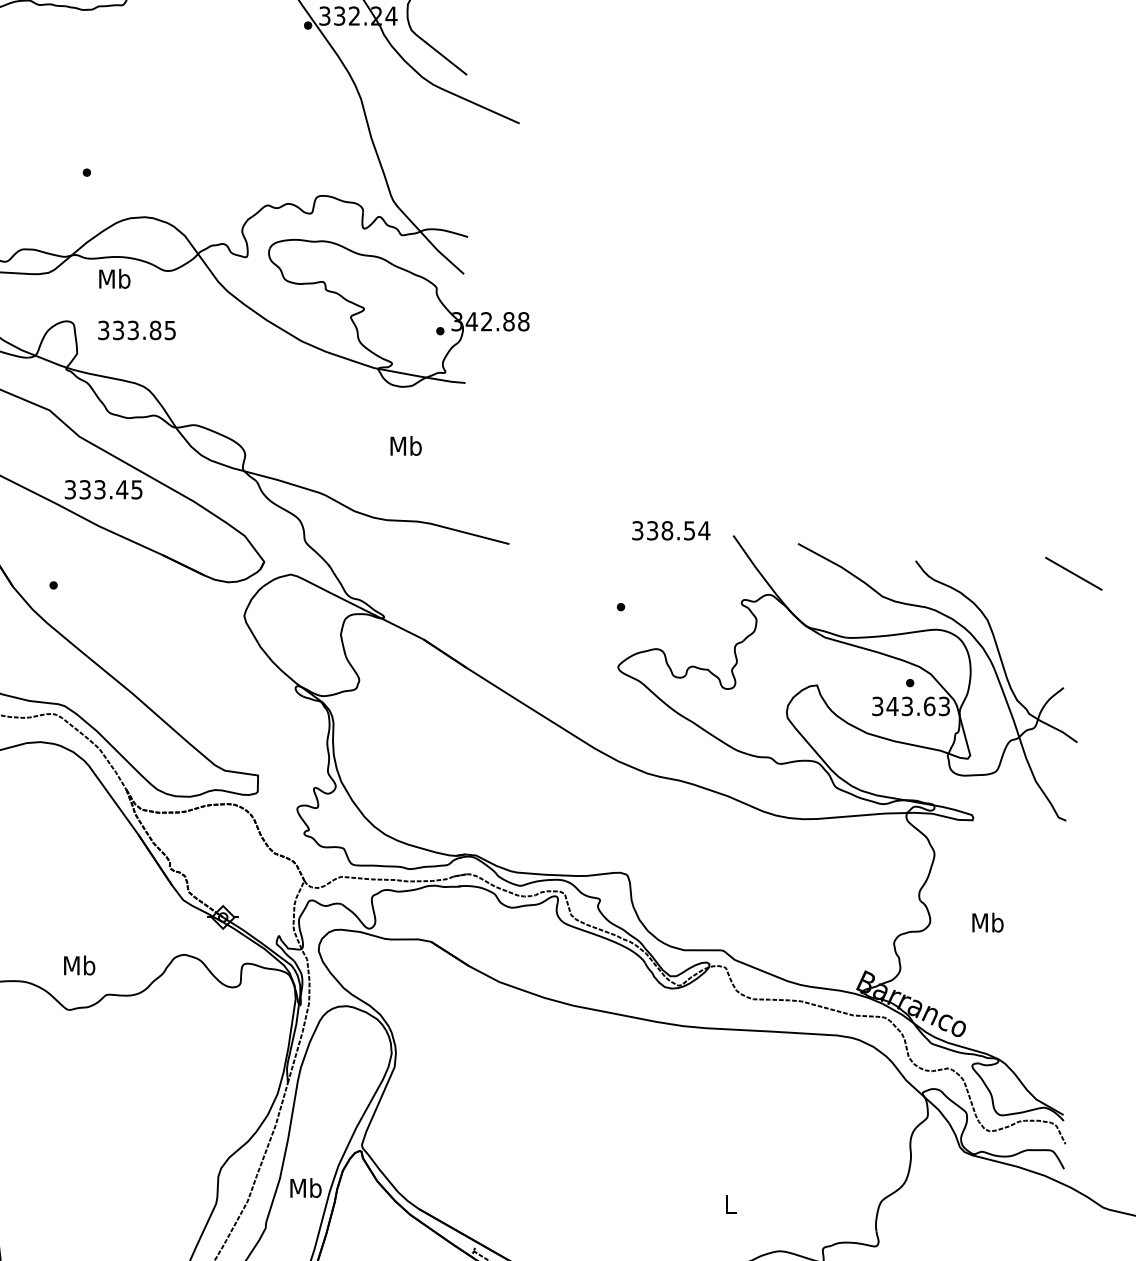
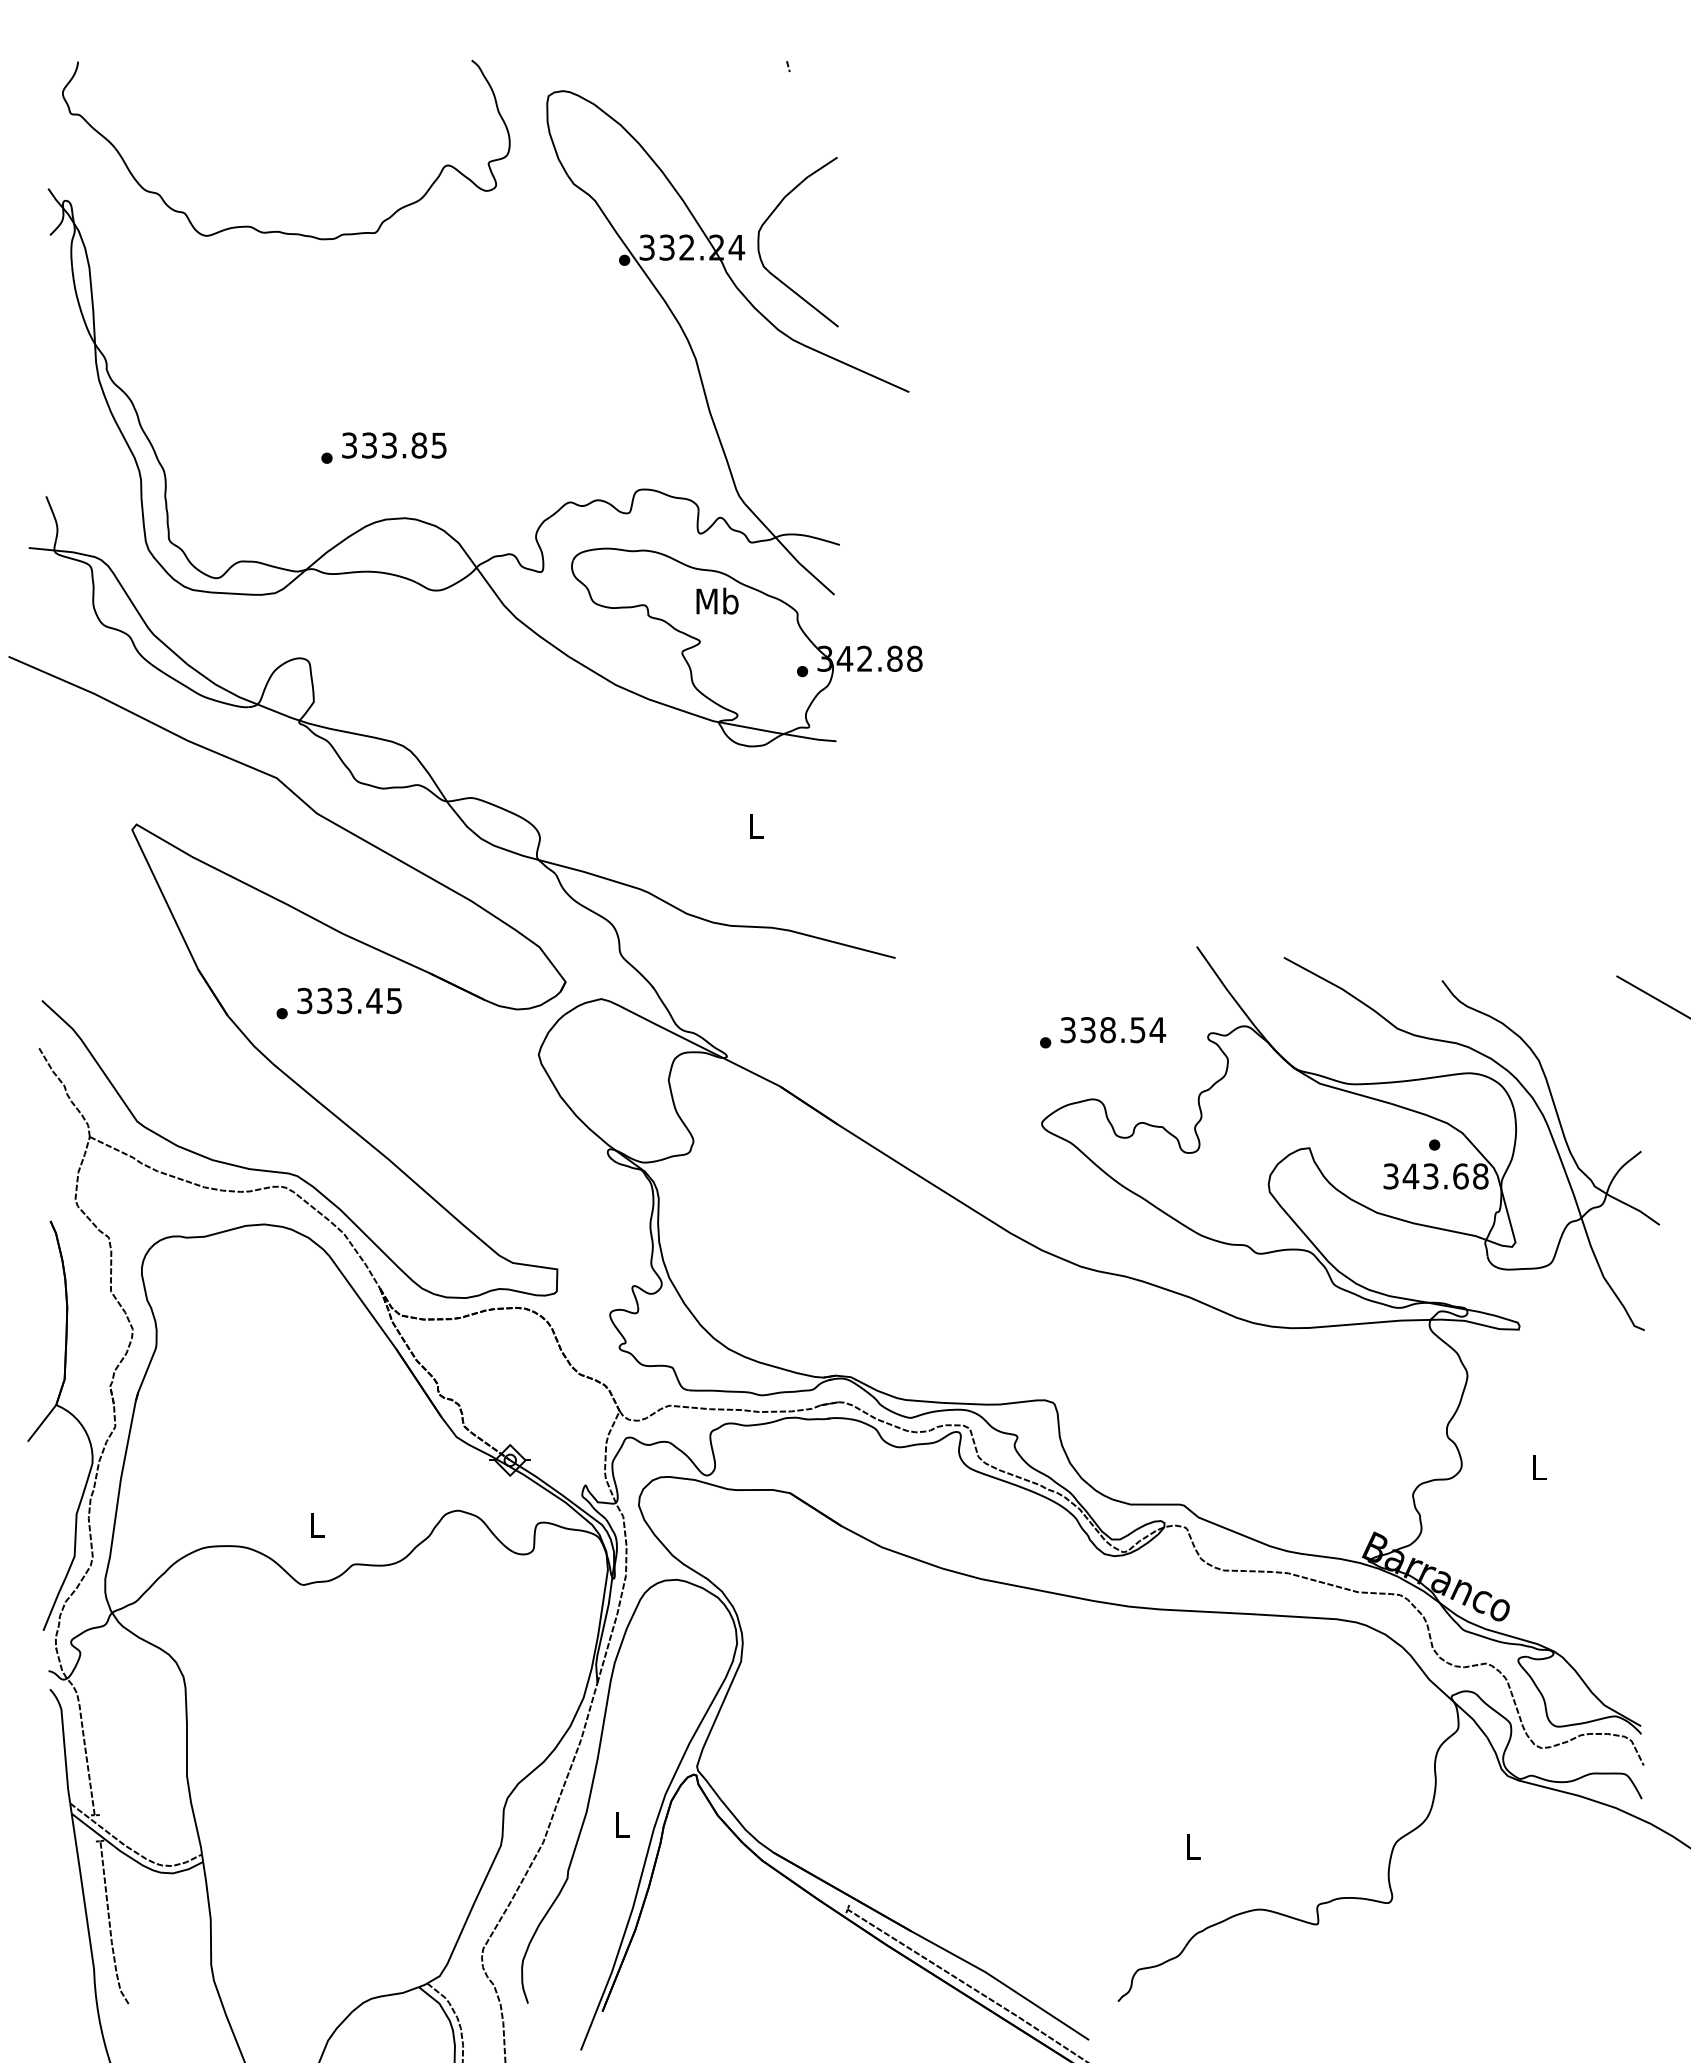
text: (114, 278) -> (717, 600), moved
text: (137, 330) -> (394, 445), moved
text: (406, 445) -> (756, 825), Mb -> L
text: (103, 489) -> (349, 1000), moved
text: (671, 531) -> (1113, 1030), moved
text: (944, 706) -> (1480, 1176), 343.63 -> 343.68
text: (988, 922) -> (1539, 1467), Mb -> L
text: (79, 965) -> (317, 1524), Mb -> L
text: (305, 1188) -> (621, 1824), Mb -> L

